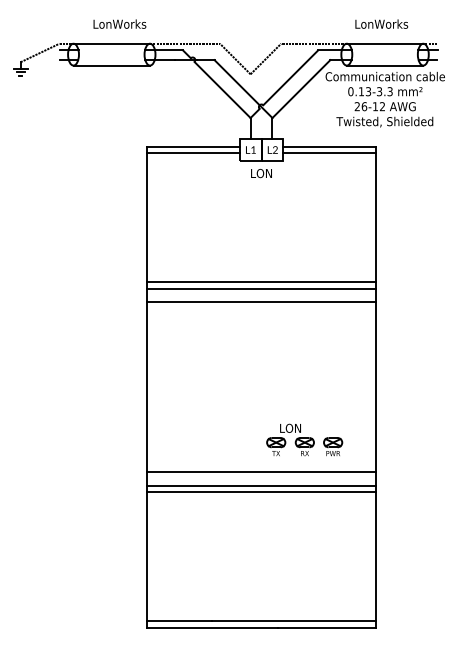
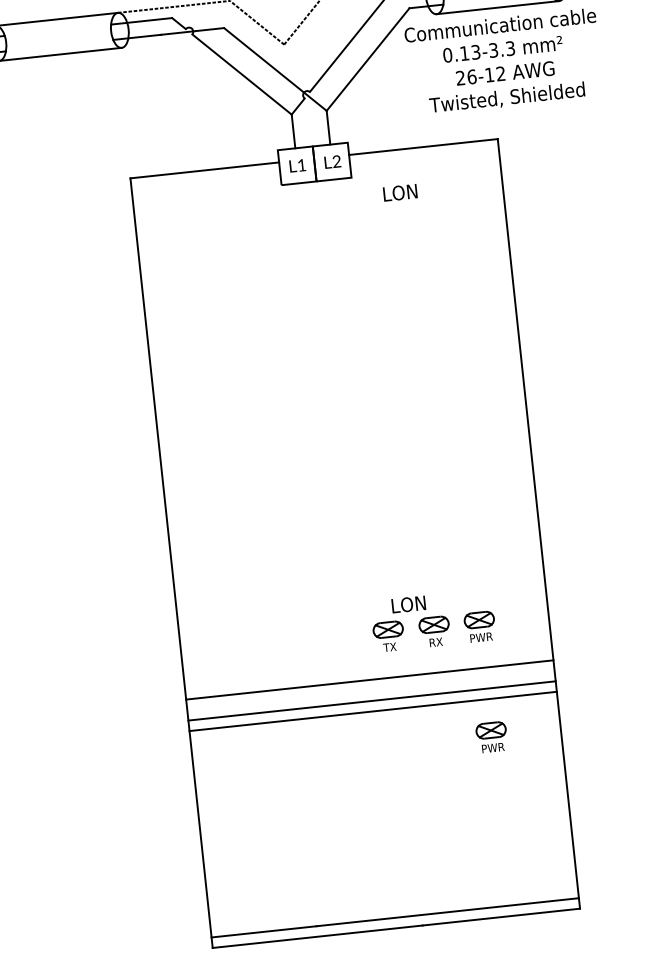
line: (192, 153) -> (204, 181), removed
line: (329, 153) -> (424, 157), removed
text: (261, 173) -> (400, 192), moved
line: (261, 282) -> (337, 375), removed
line: (261, 288) -> (338, 385), removed
line: (261, 301) -> (340, 406), removed
part: (333, 515) -> (492, 736), added

